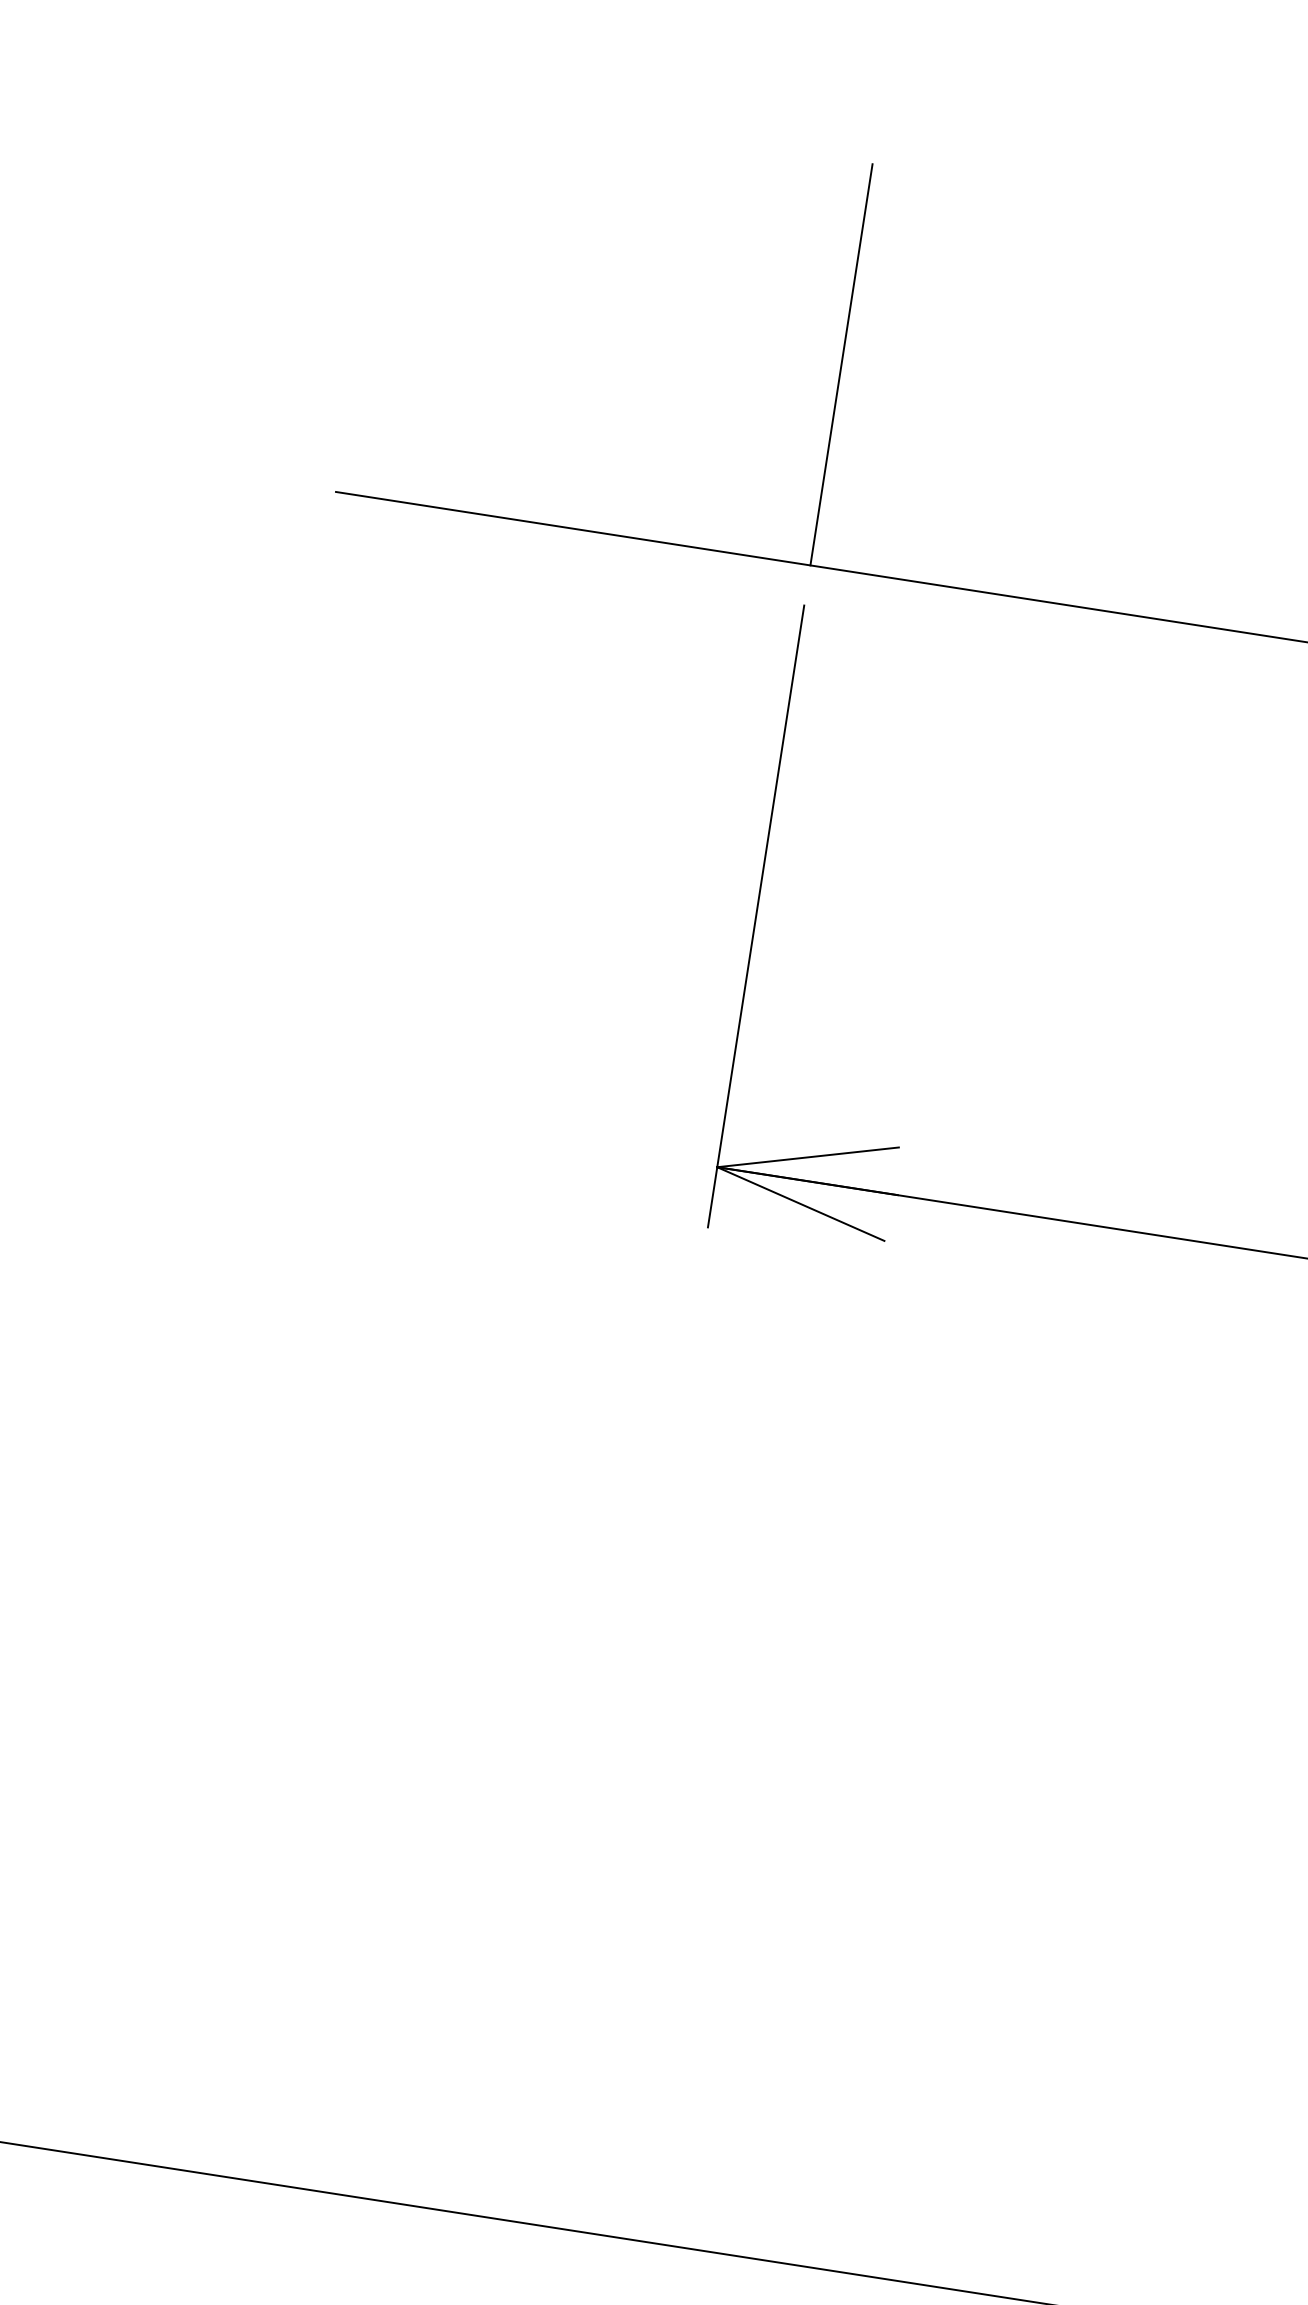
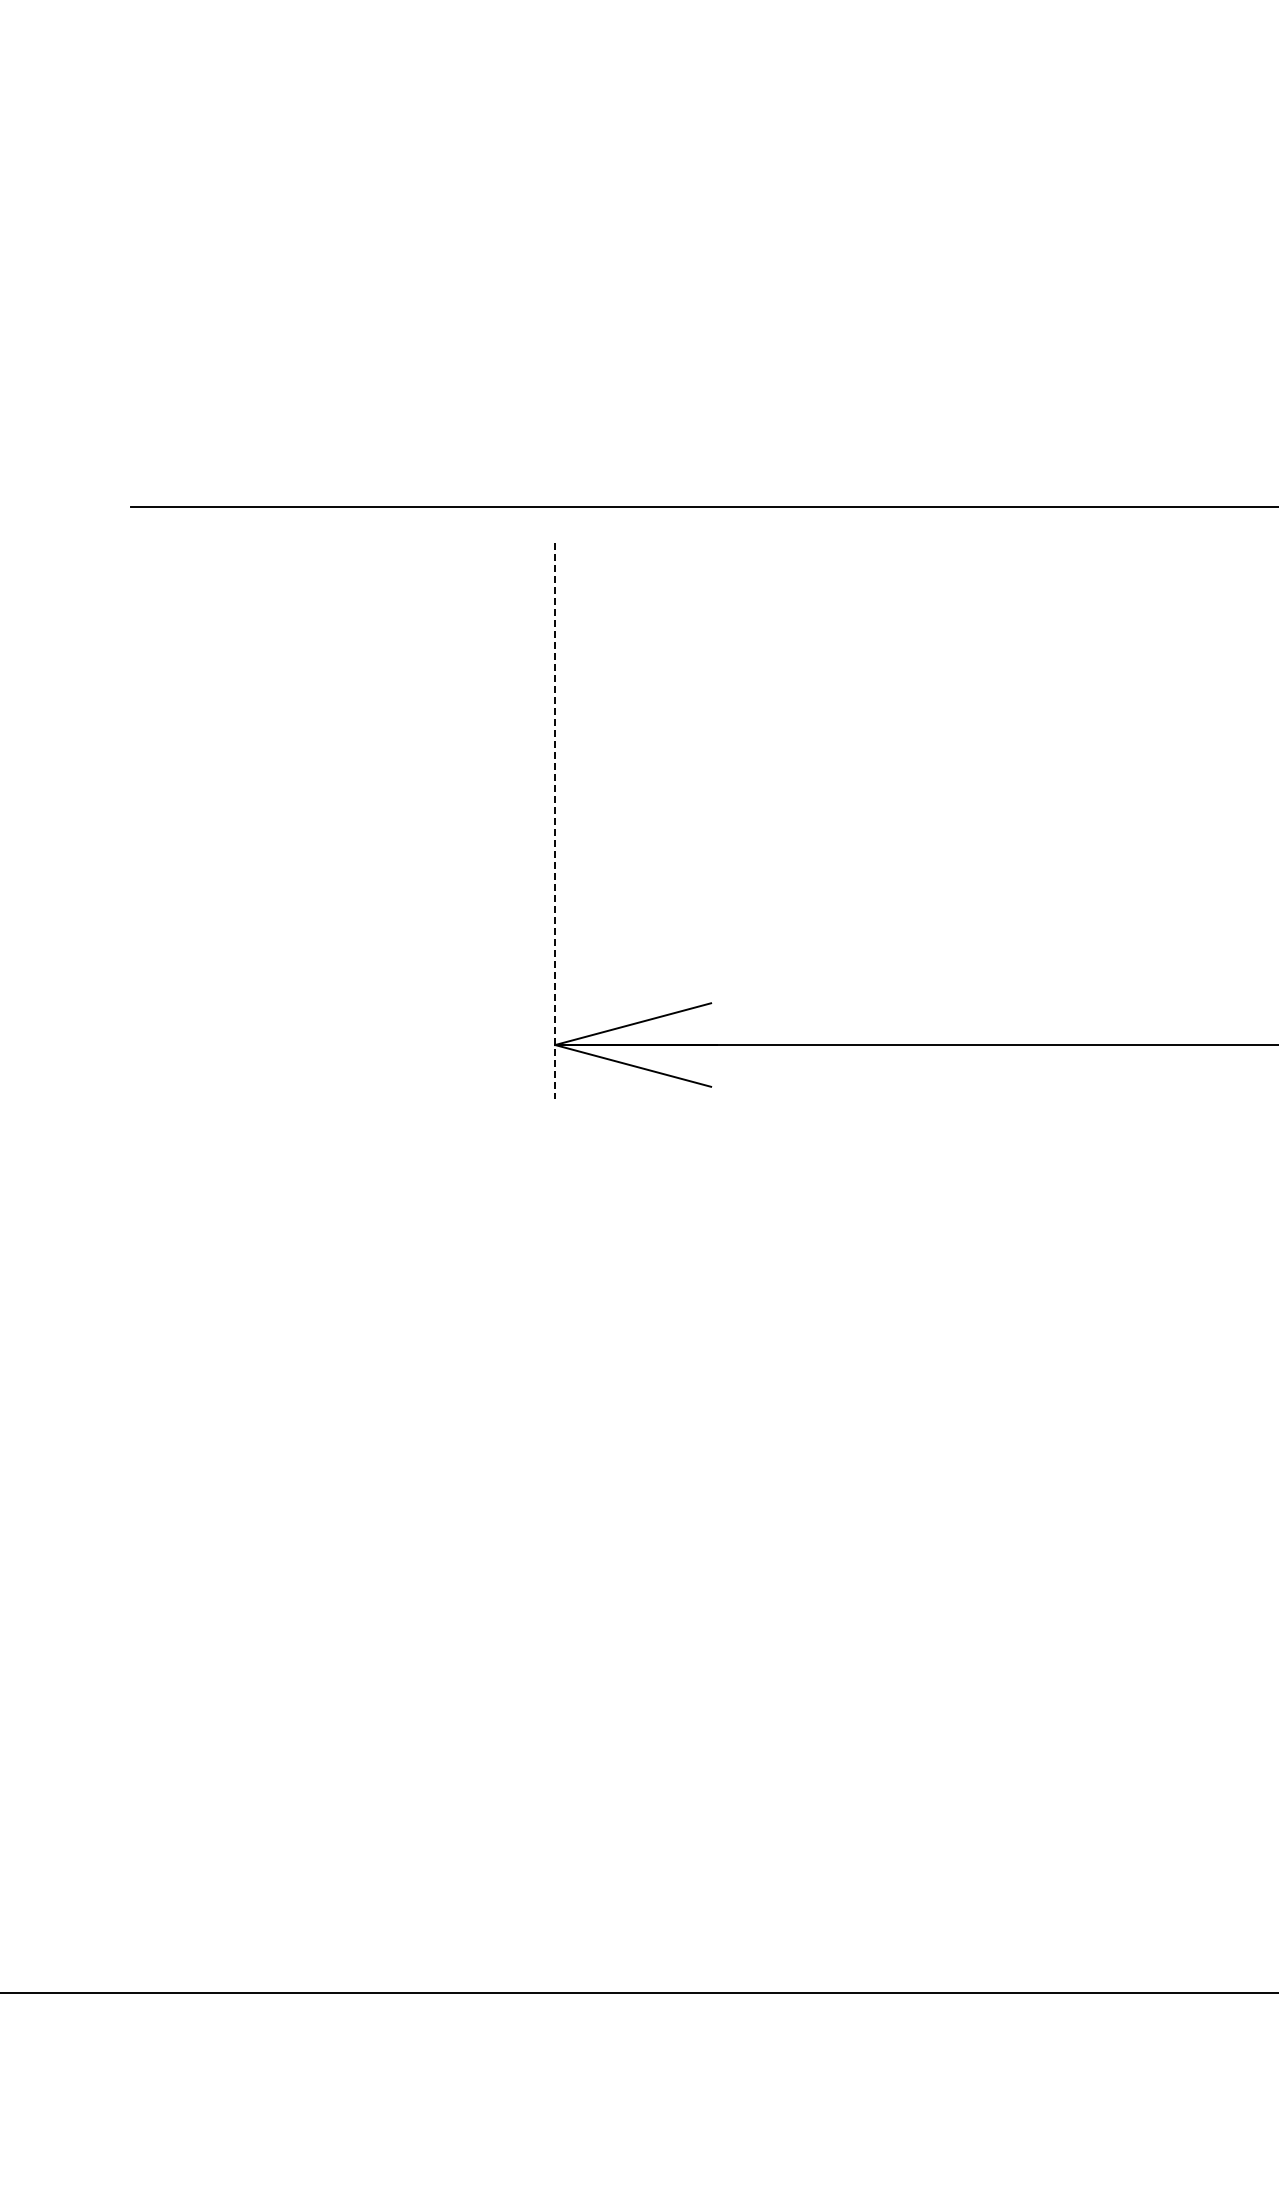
line: (841, 364) -> (555, 327), removed
line: (756, 916) -> (555, 820), solid -> dashed

